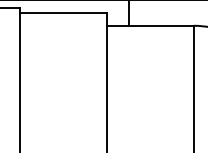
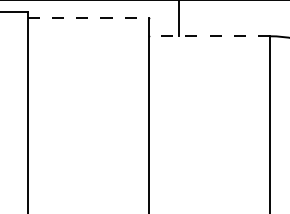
line: (63, 13) -> (88, 18), solid -> dashed
line: (150, 25) -> (209, 36), solid -> dashed

